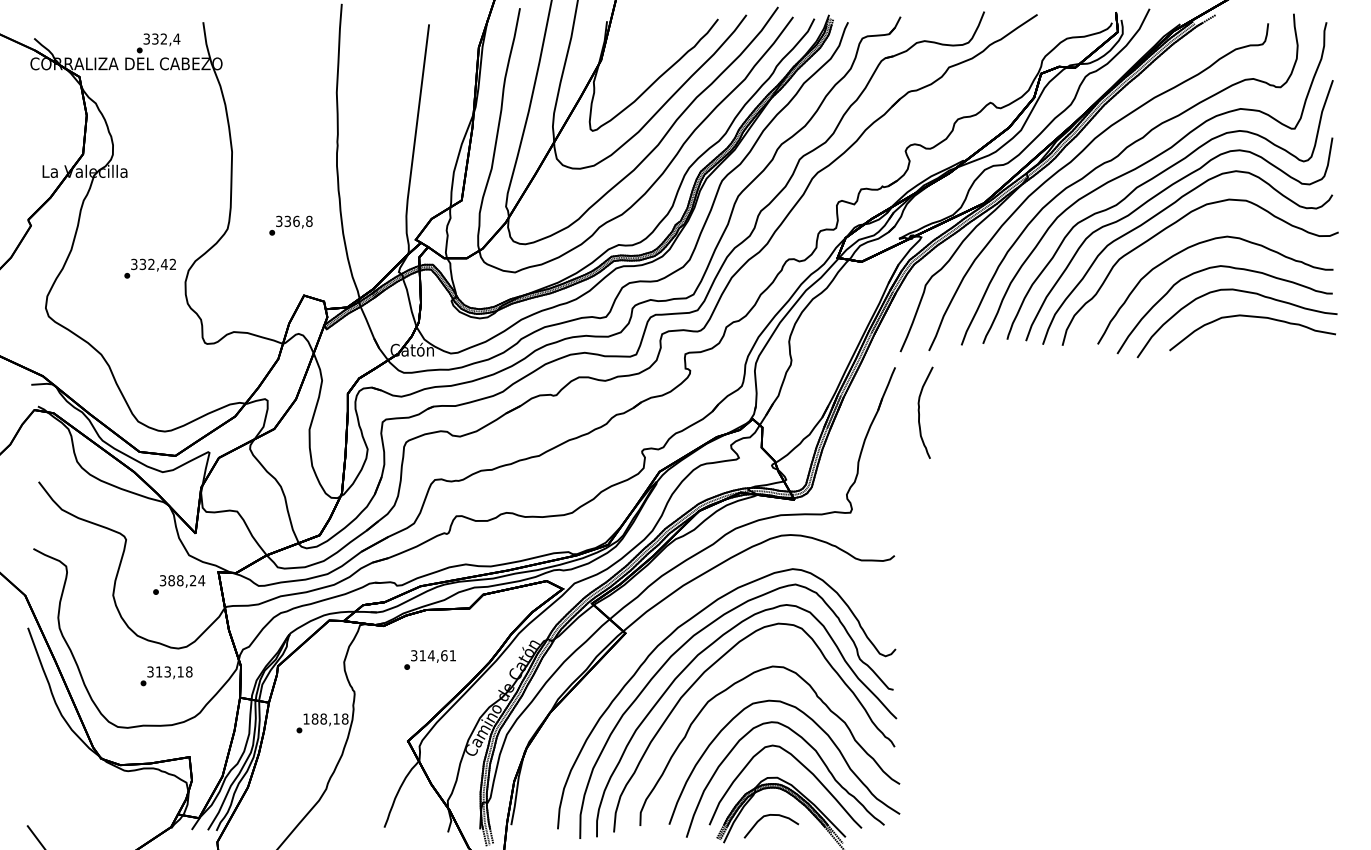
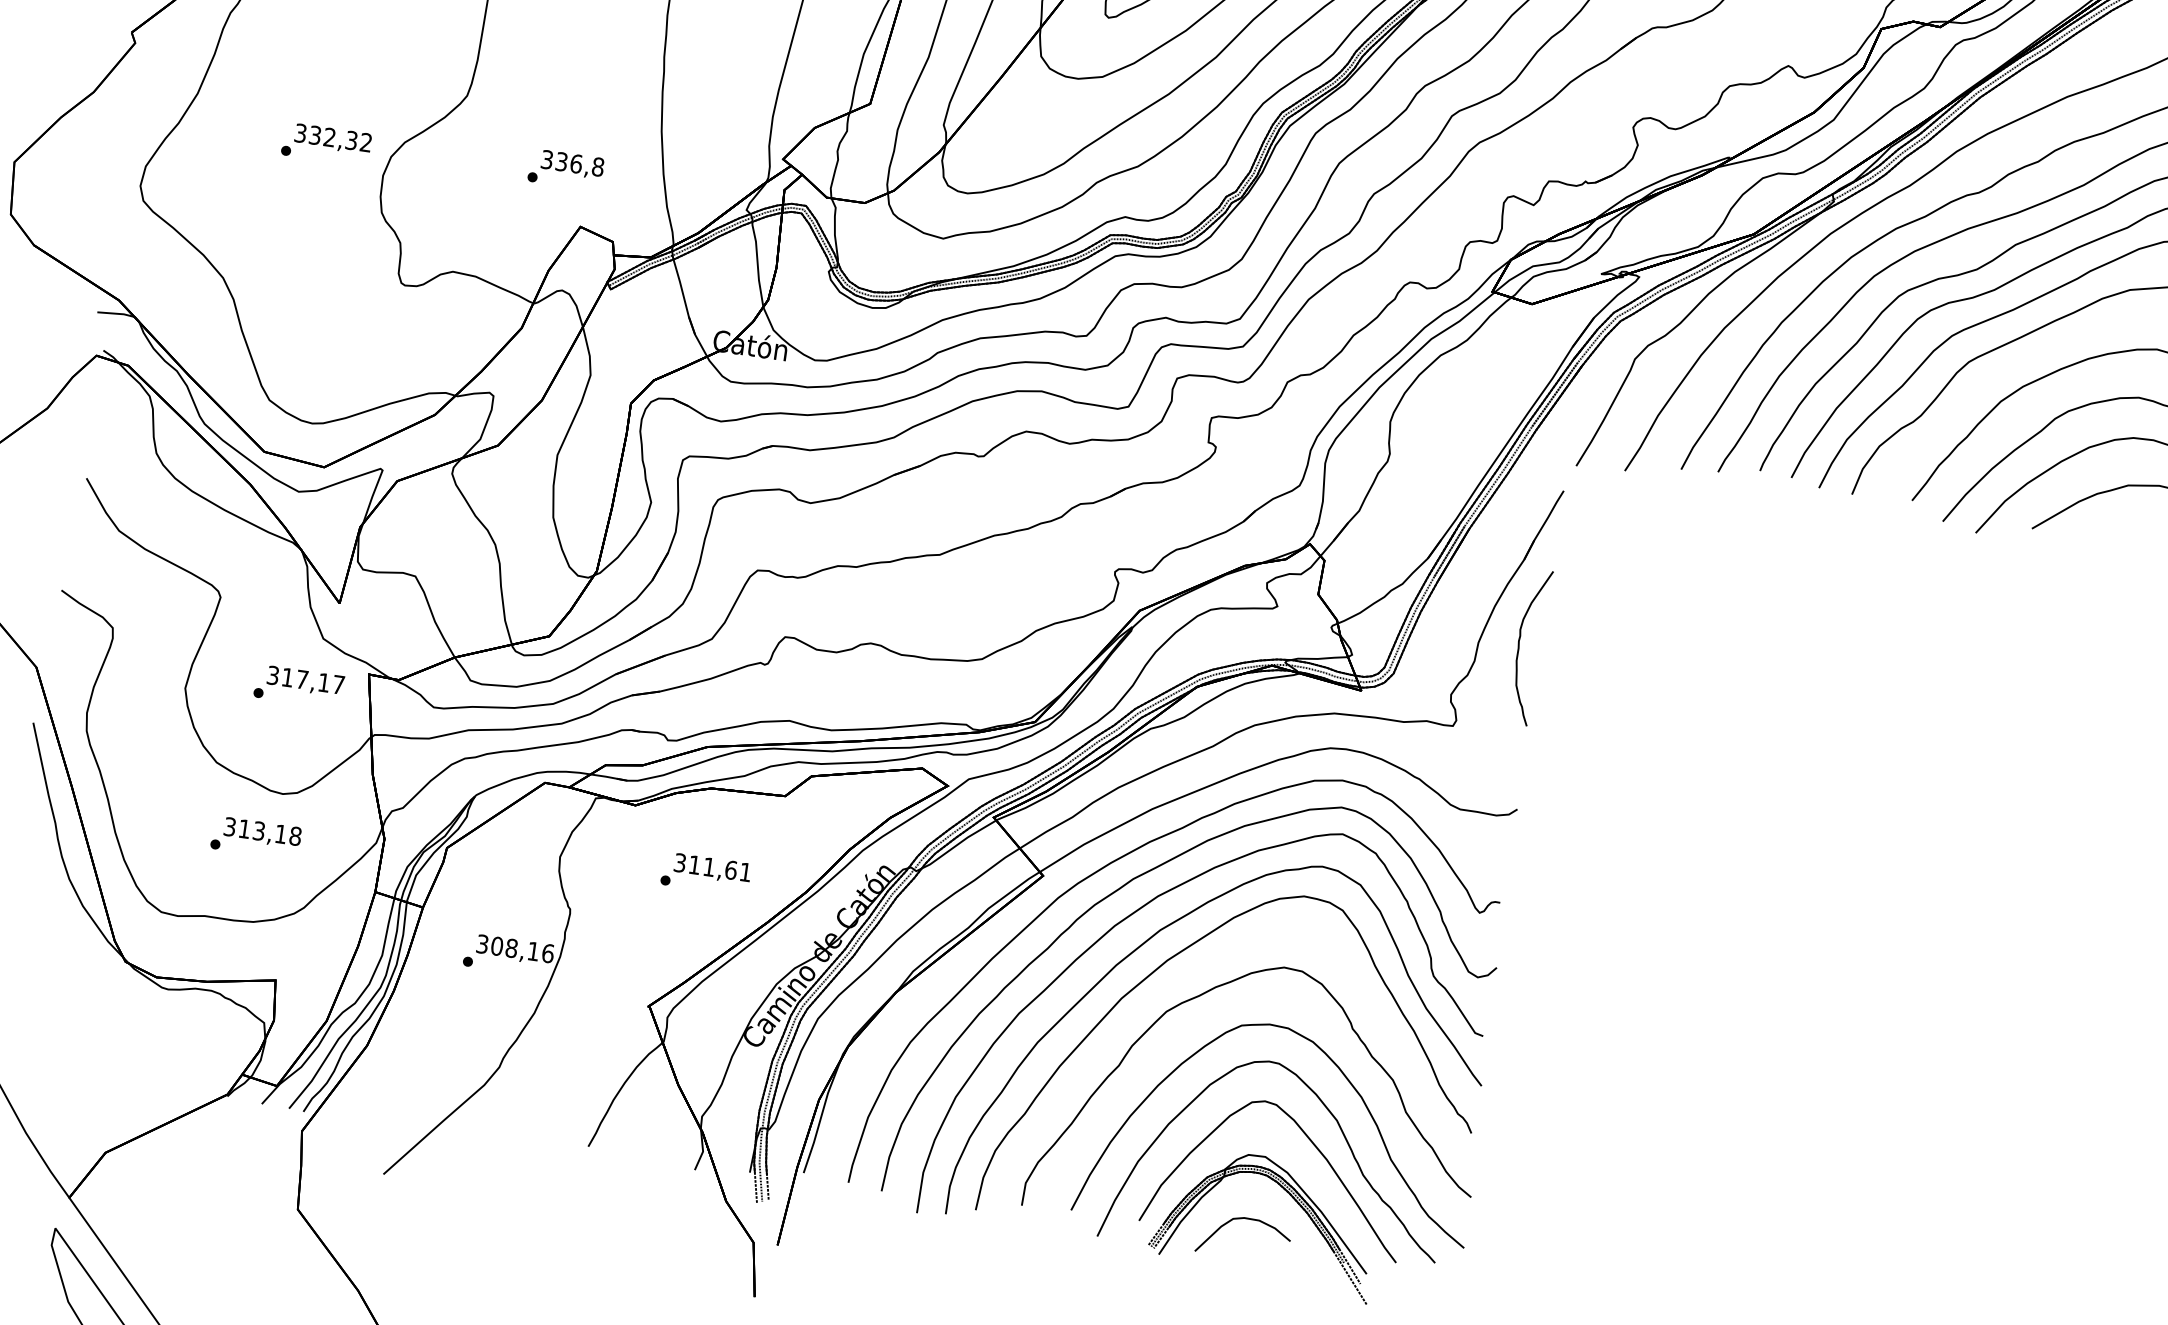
text: (290, 225) -> (565, 169), moved
text: (163, 264) -> (350, 140), 332,42 -> 332,32
curve: (919, 412) -> (1519, 645), moved
text: (186, 580) -> (312, 680), 388,24 -> 317,17
curve: (660, 624) -> (1104, 869), added
text: (430, 655) -> (707, 866), 314,61 -> 311,61
text: (325, 718) -> (514, 947), 188,18 -> 308,16

